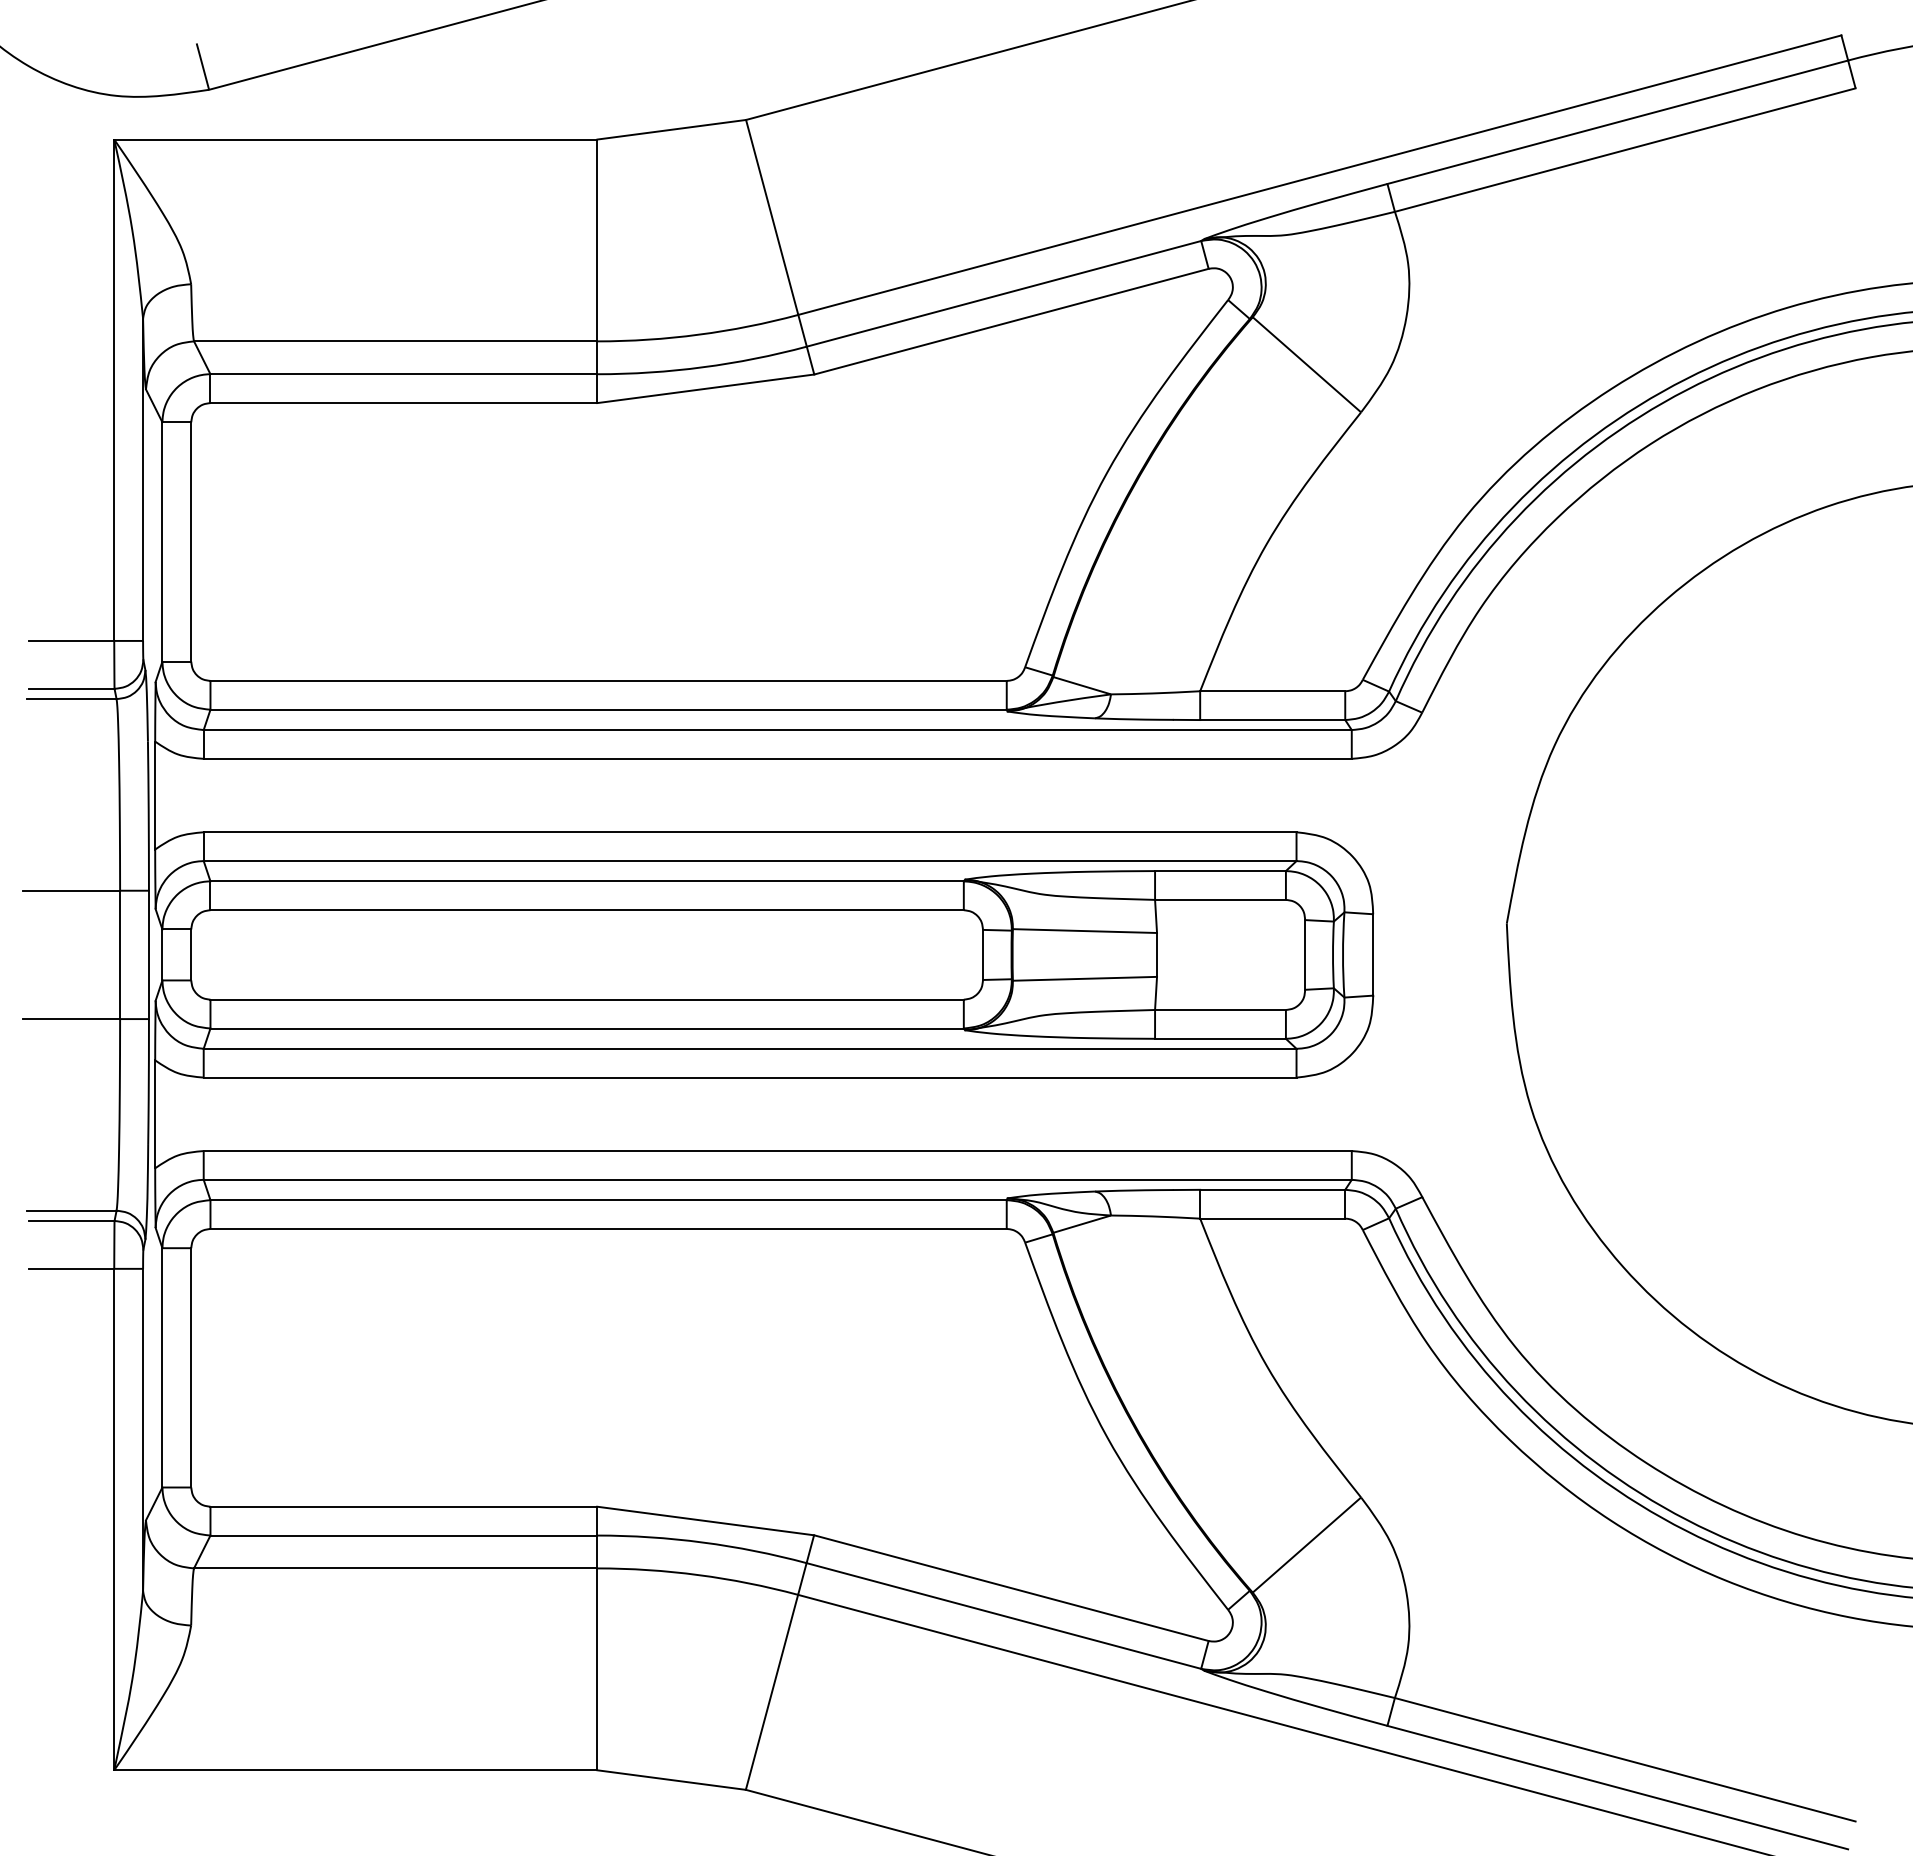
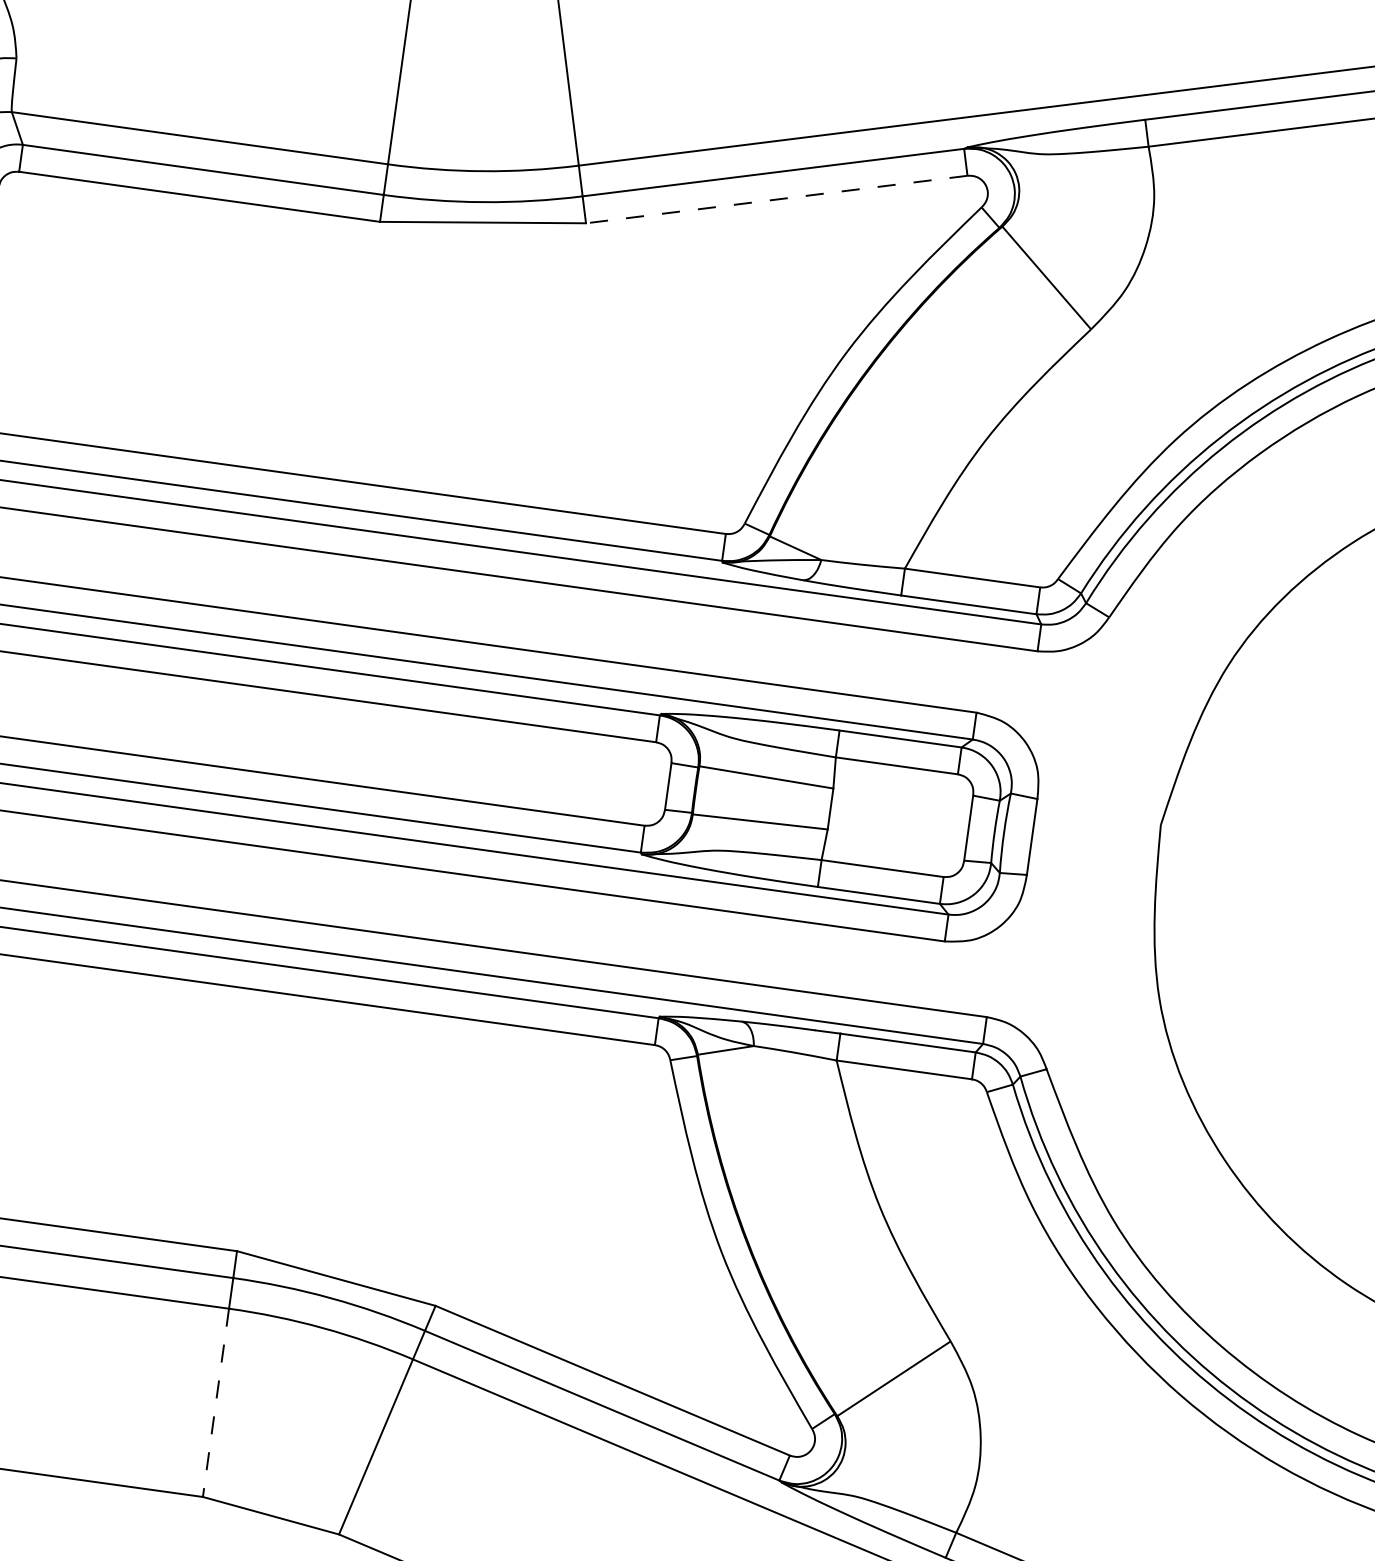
line: (1010, 321) -> (775, 199), solid -> dashed
line: (597, 1669) -> (216, 1403), solid -> dashed

